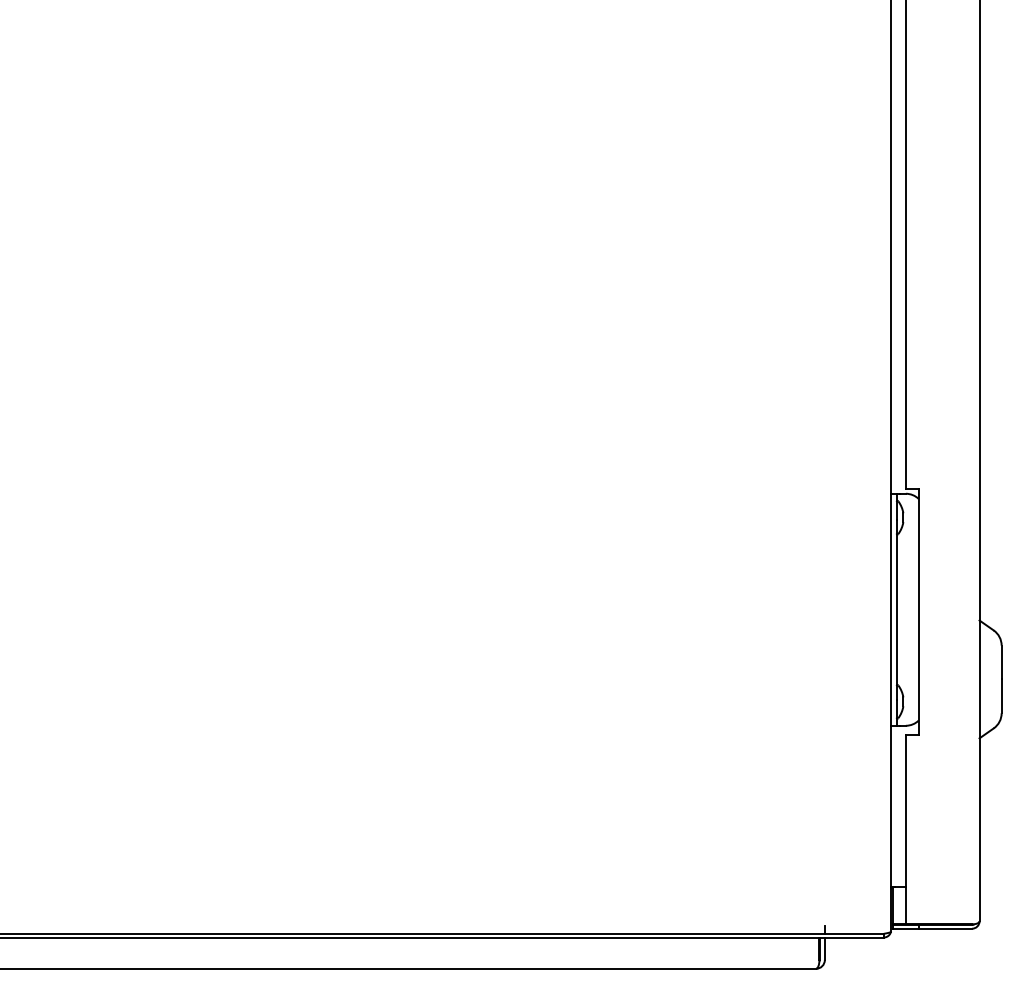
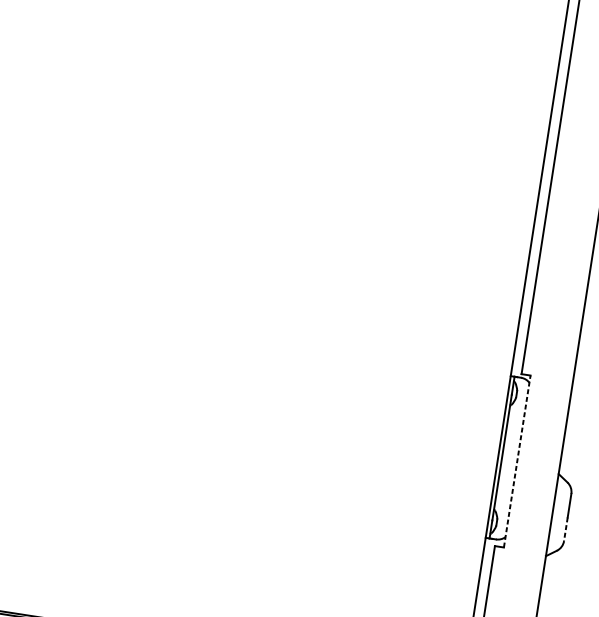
line: (918, 611) -> (517, 461), solid -> dashed
line: (1001, 696) -> (565, 529), solid -> dashed

